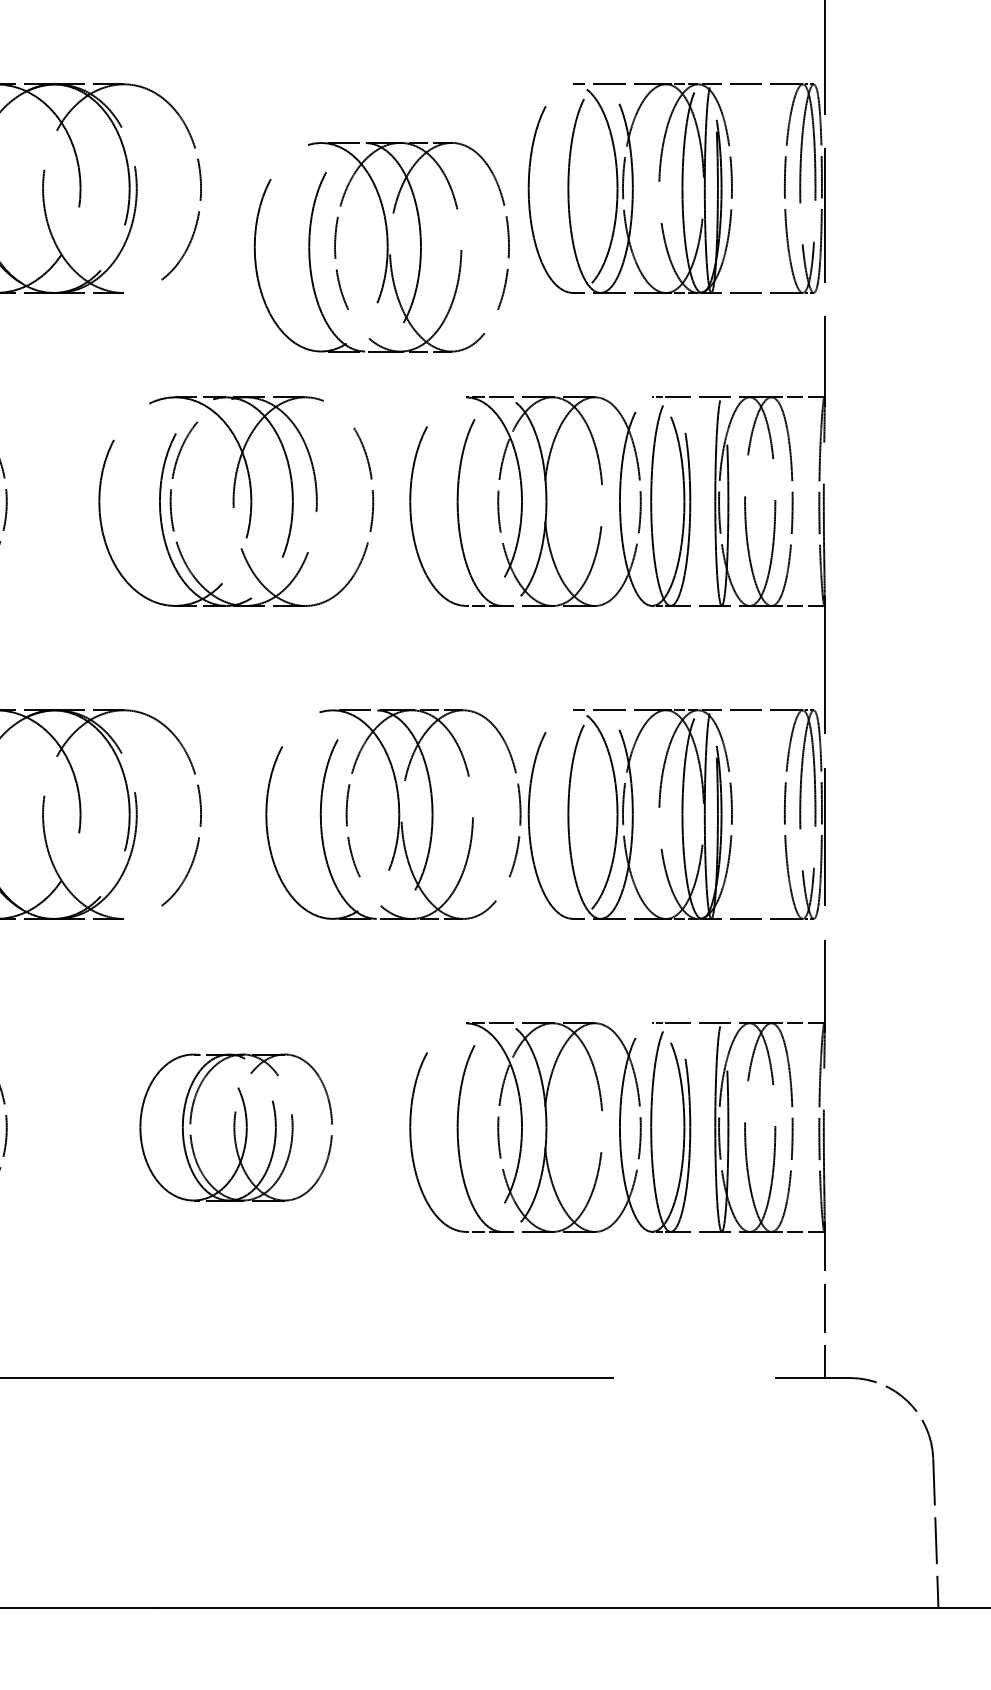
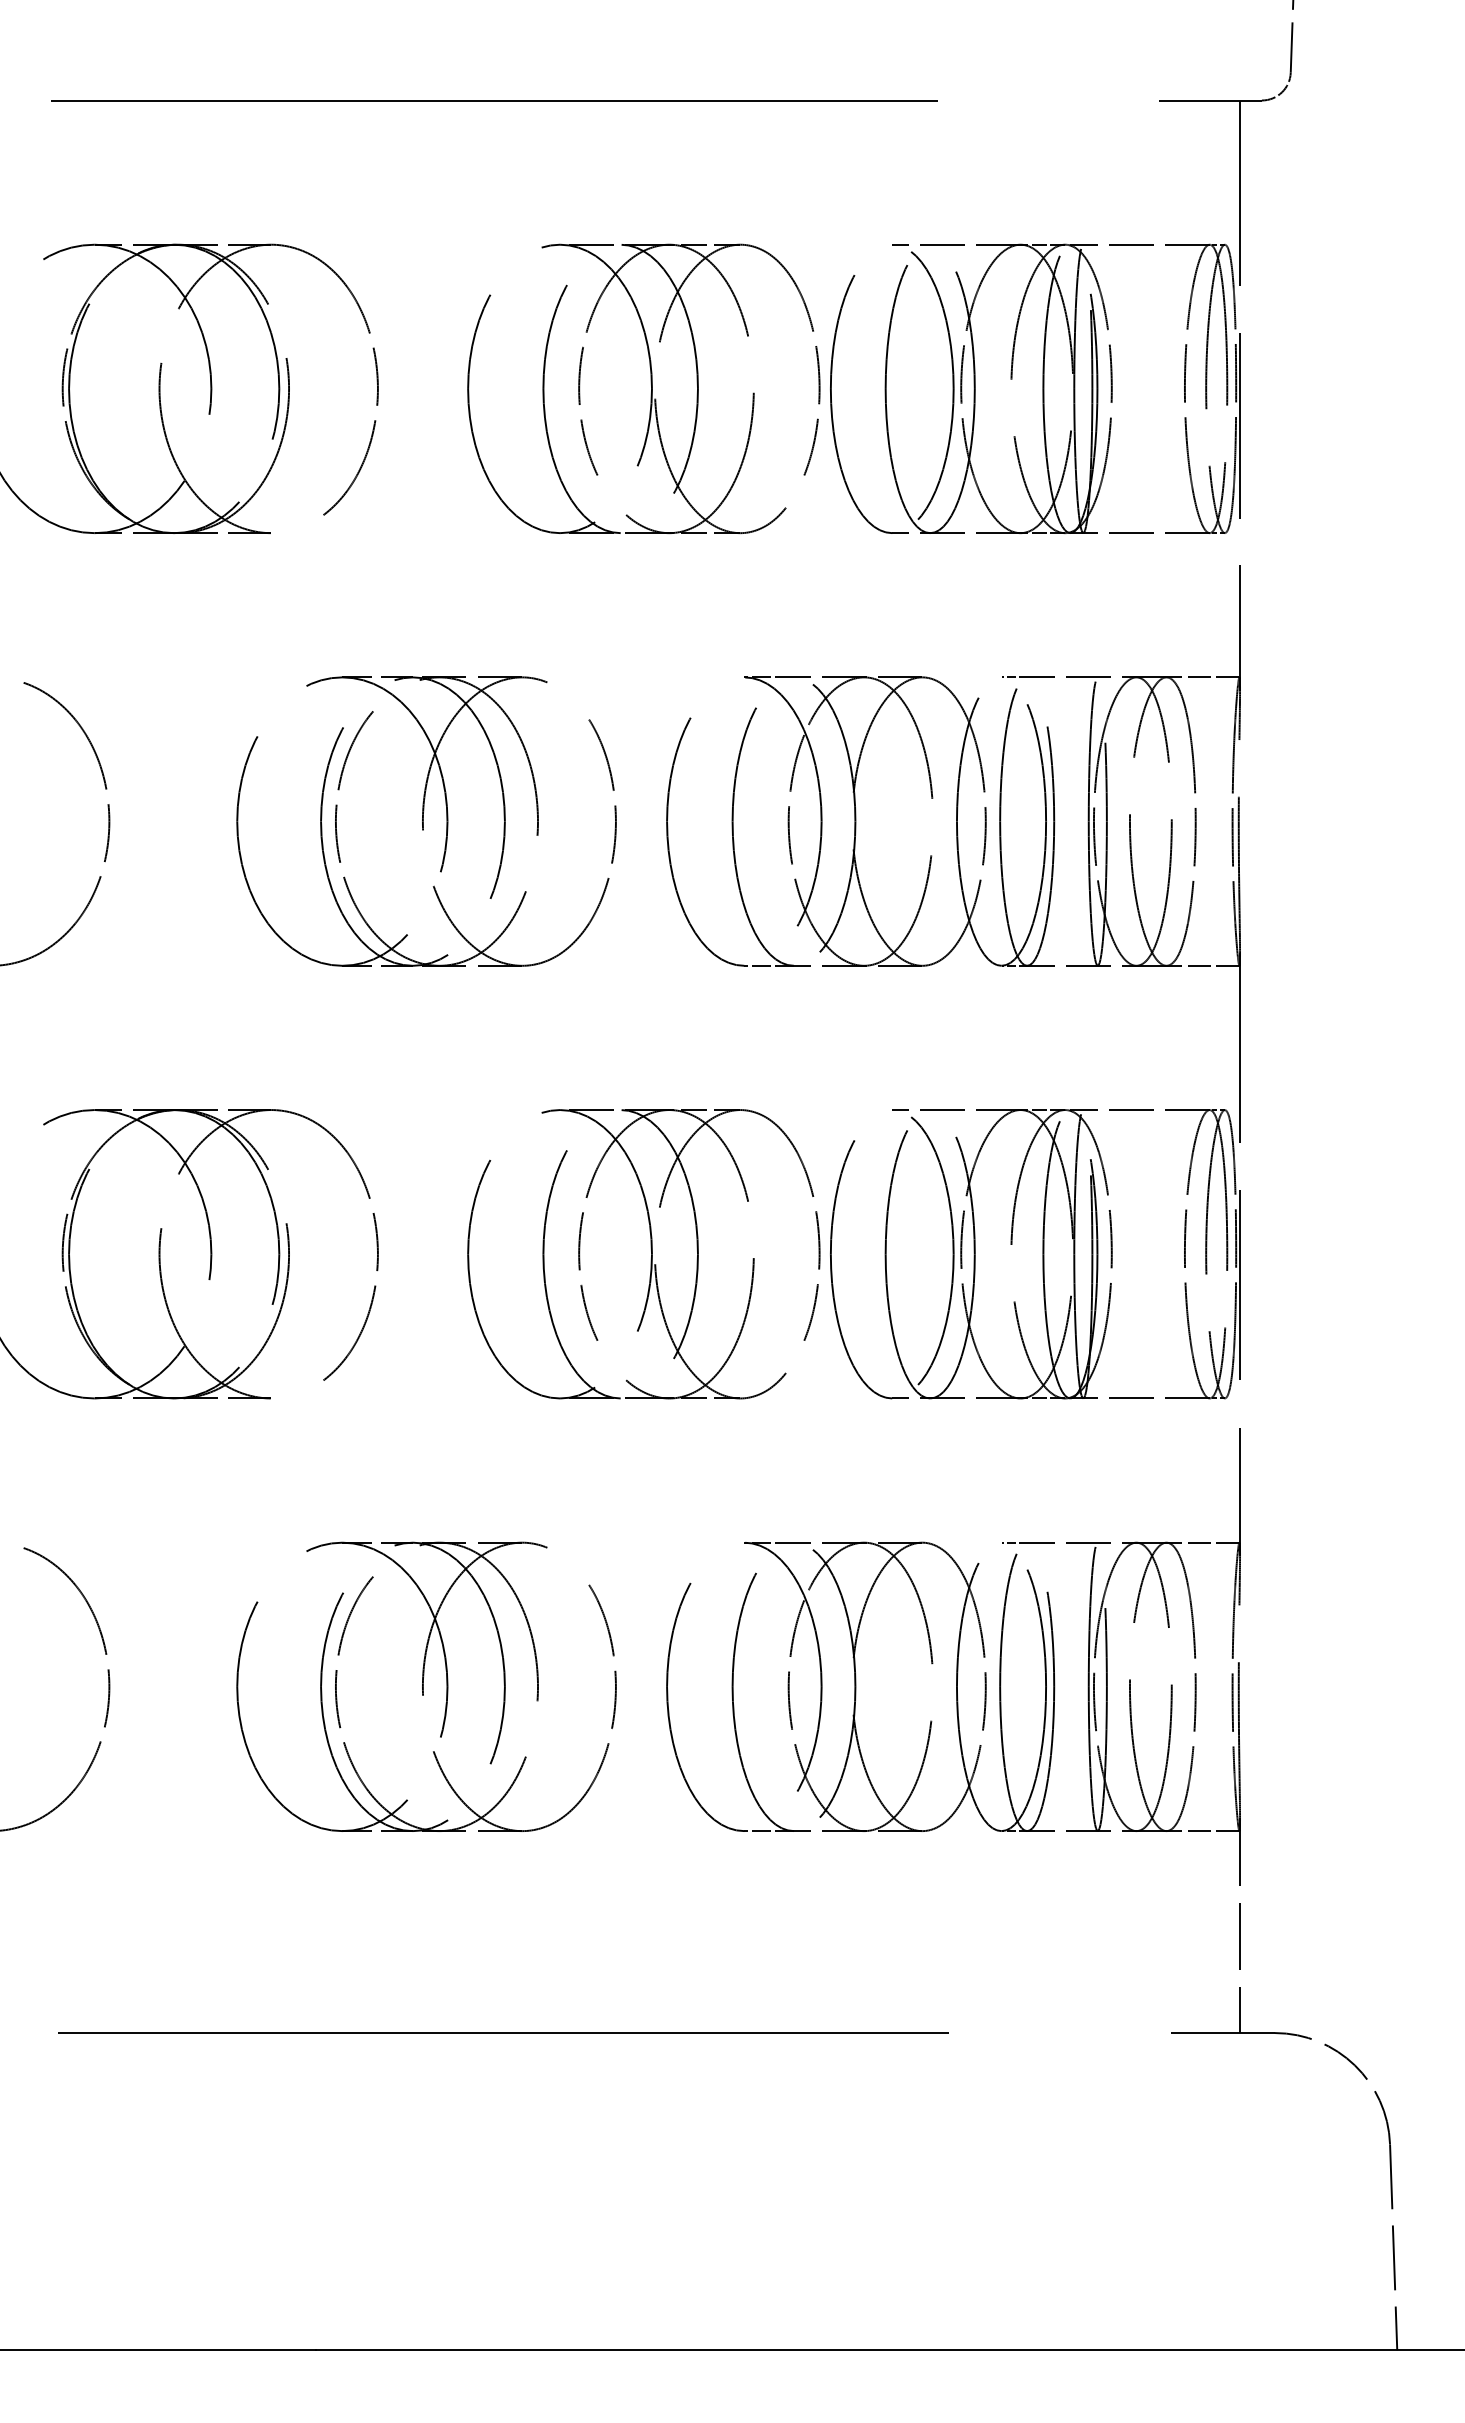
part: (387, 246) -> (651, 388), moved
part: (236, 1127) -> (426, 1686), size x1.43

